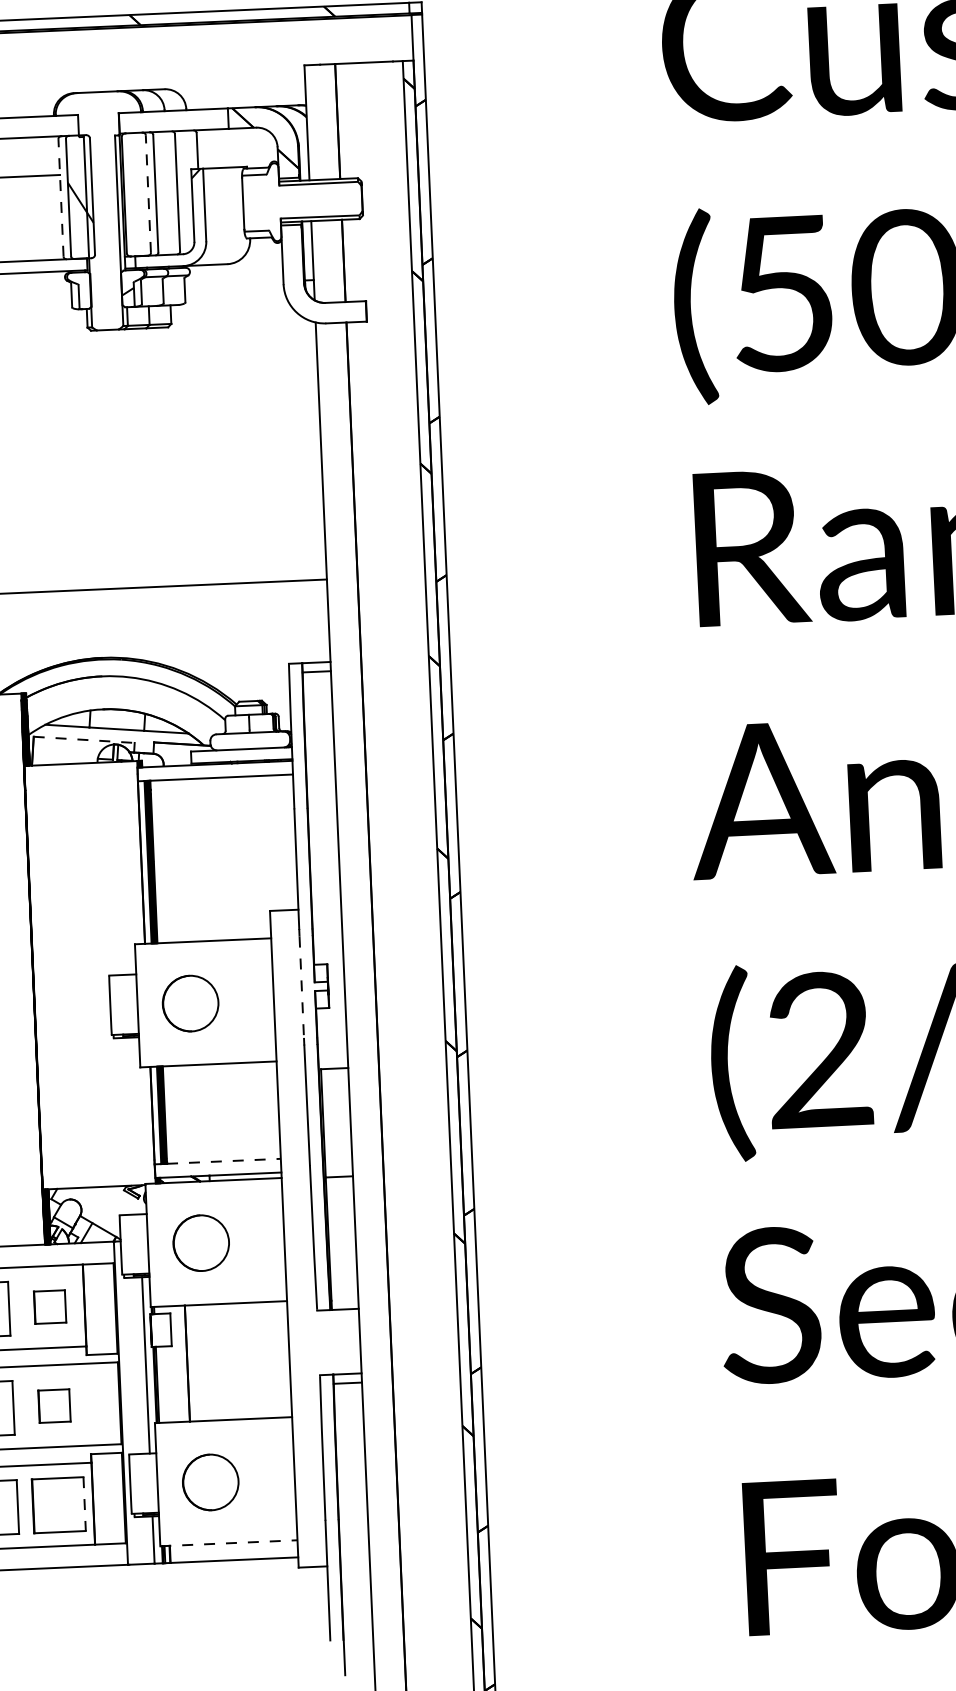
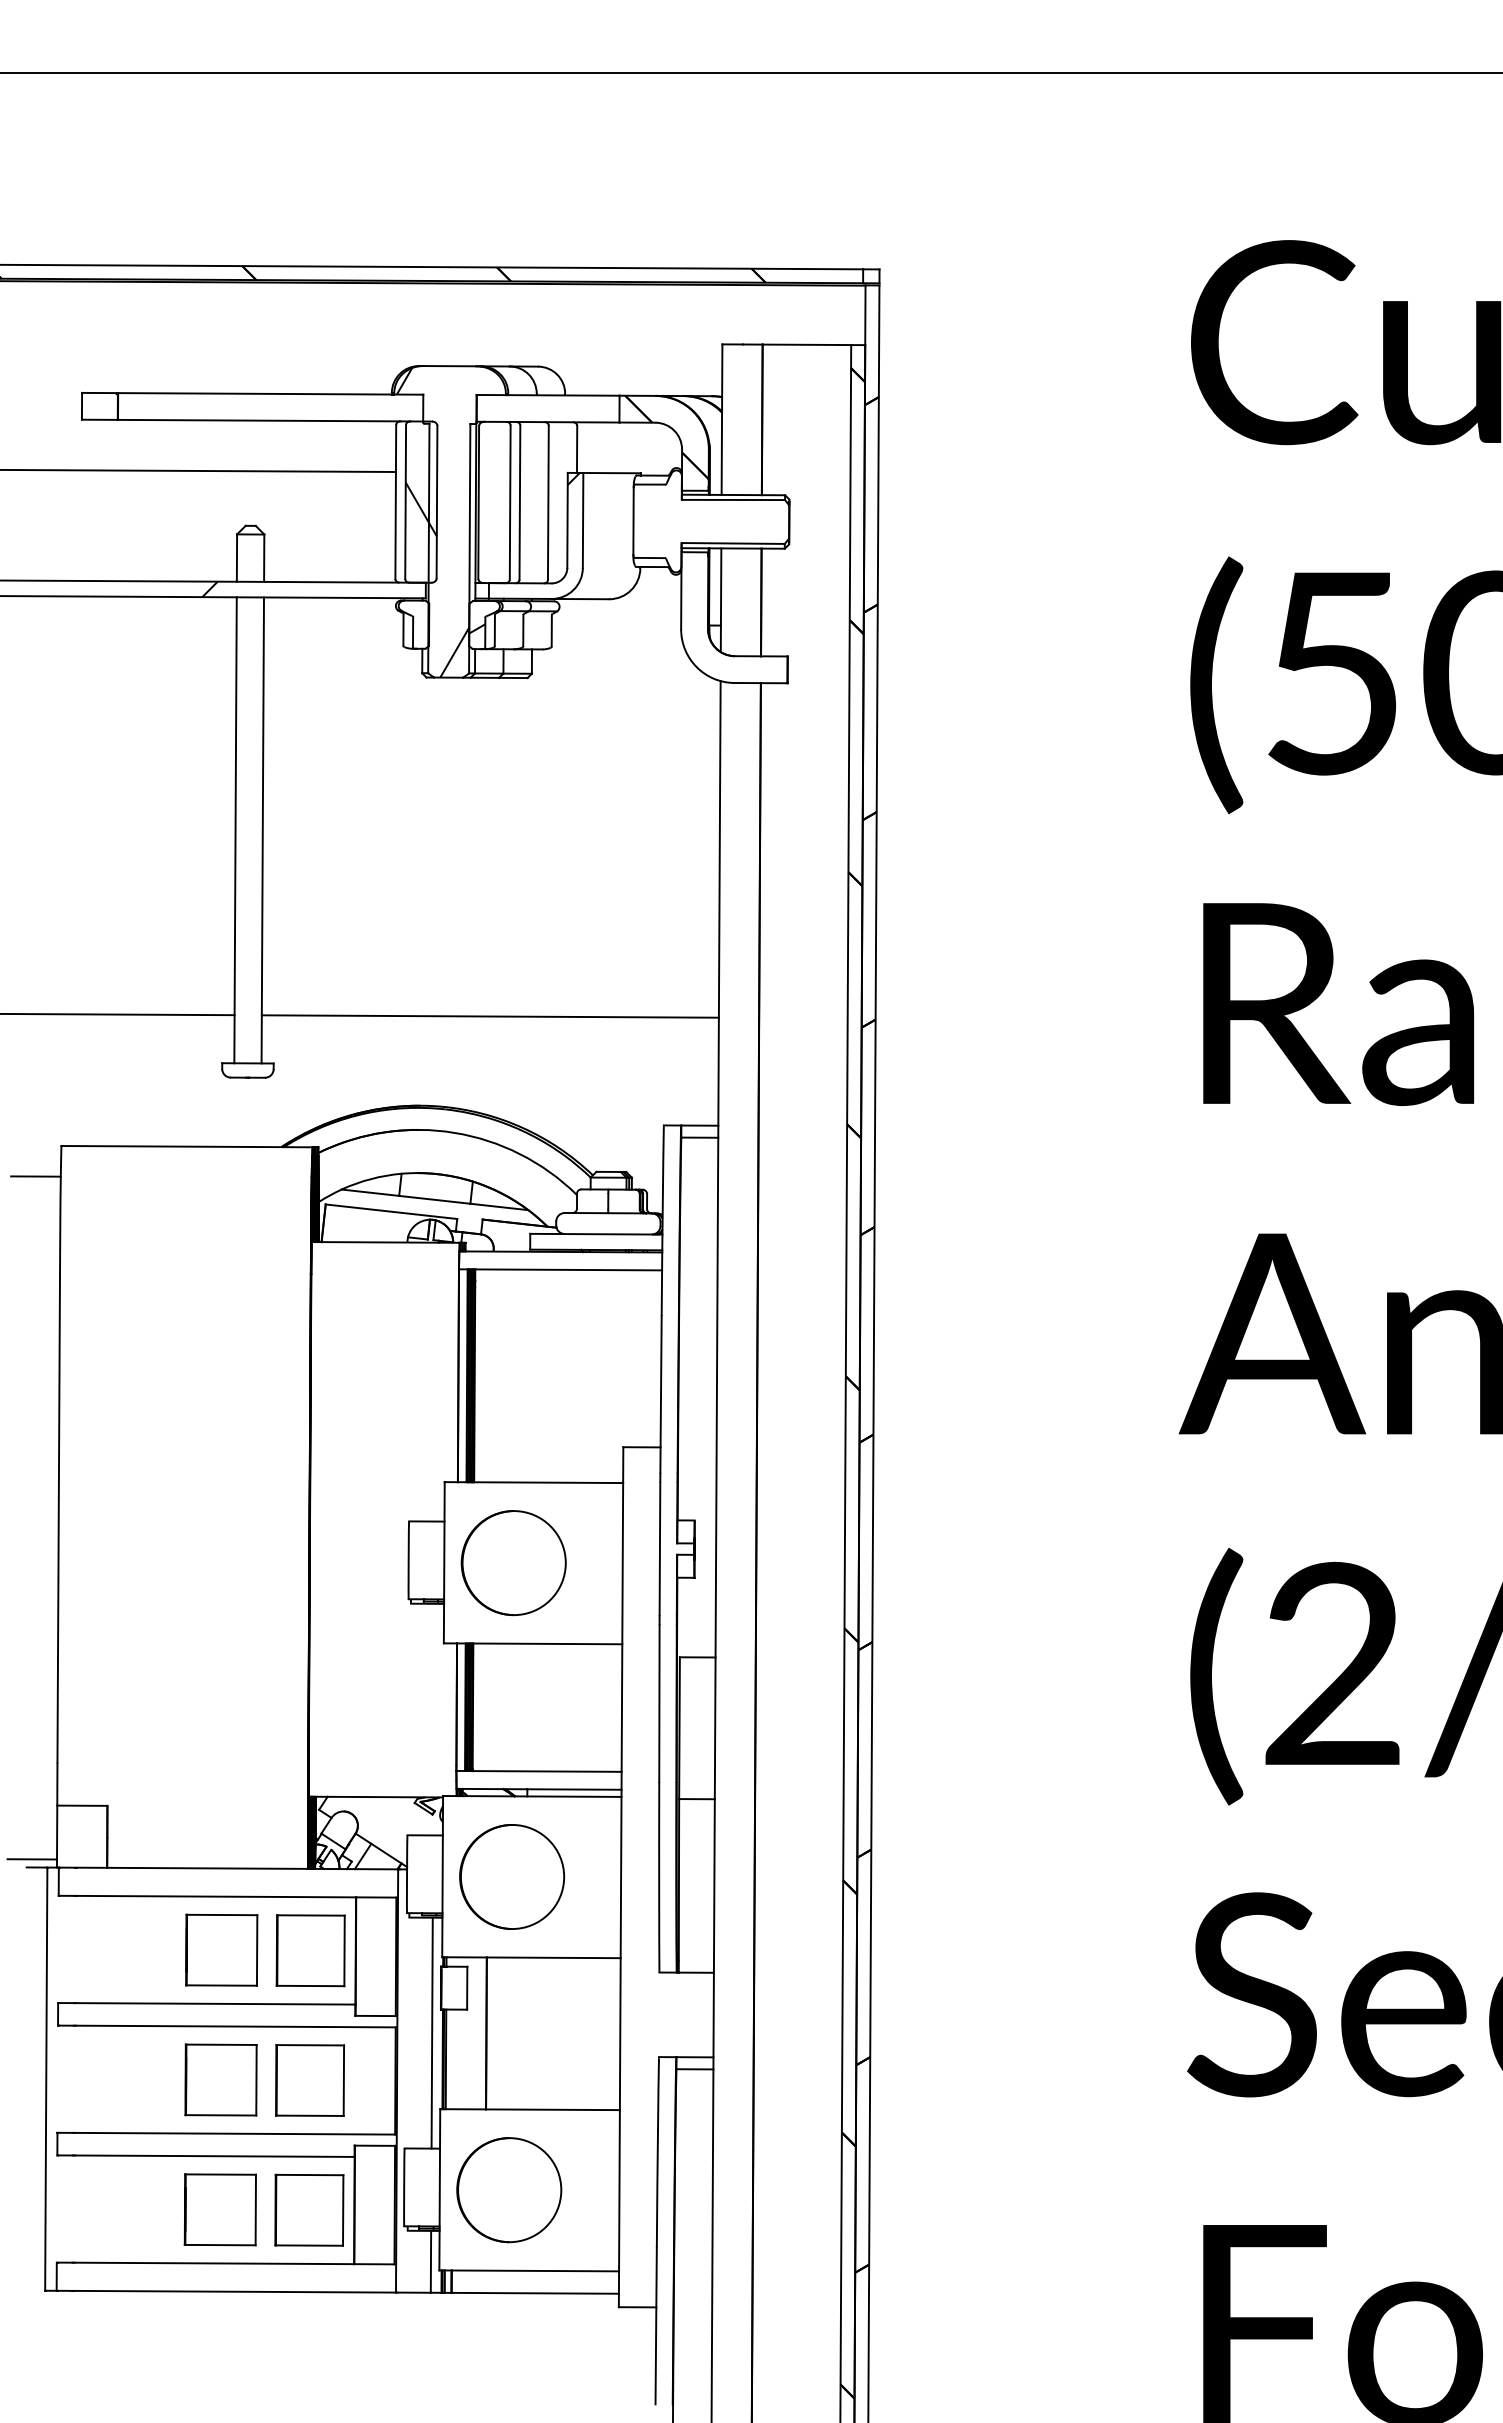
line: (148, 193) -> (510, 502), dashed -> solid
line: (60, 197) -> (395, 501), dashed -> solid
hatch: (89, 212) -> (432, 522), added
line: (84, 739) -> (391, 1211), dashed -> solid
line: (301, 987) -> (659, 1549), dashed -> solid
part: (190, 1003) -> (513, 1563), size x1.43
line: (224, 1161) -> (547, 1771), dashed -> solid
part: (201, 1242) -> (512, 1876), size x1.43
part: (49, 1306) -> (310, 1950), size x1.67
part: (54, 1406) -> (309, 2080), size x1.67
part: (210, 1482) -> (509, 2190), size x1.43
line: (84, 1504) -> (343, 2210), dashed -> solid
line: (229, 1542) -> (529, 2270), dashed -> solid

